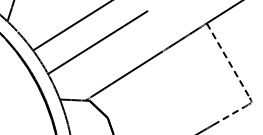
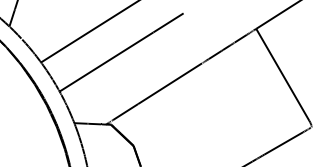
line: (228, 60) -> (283, 74), dashed -> solid
line: (229, 115) -> (284, 142), dashed -> solid

